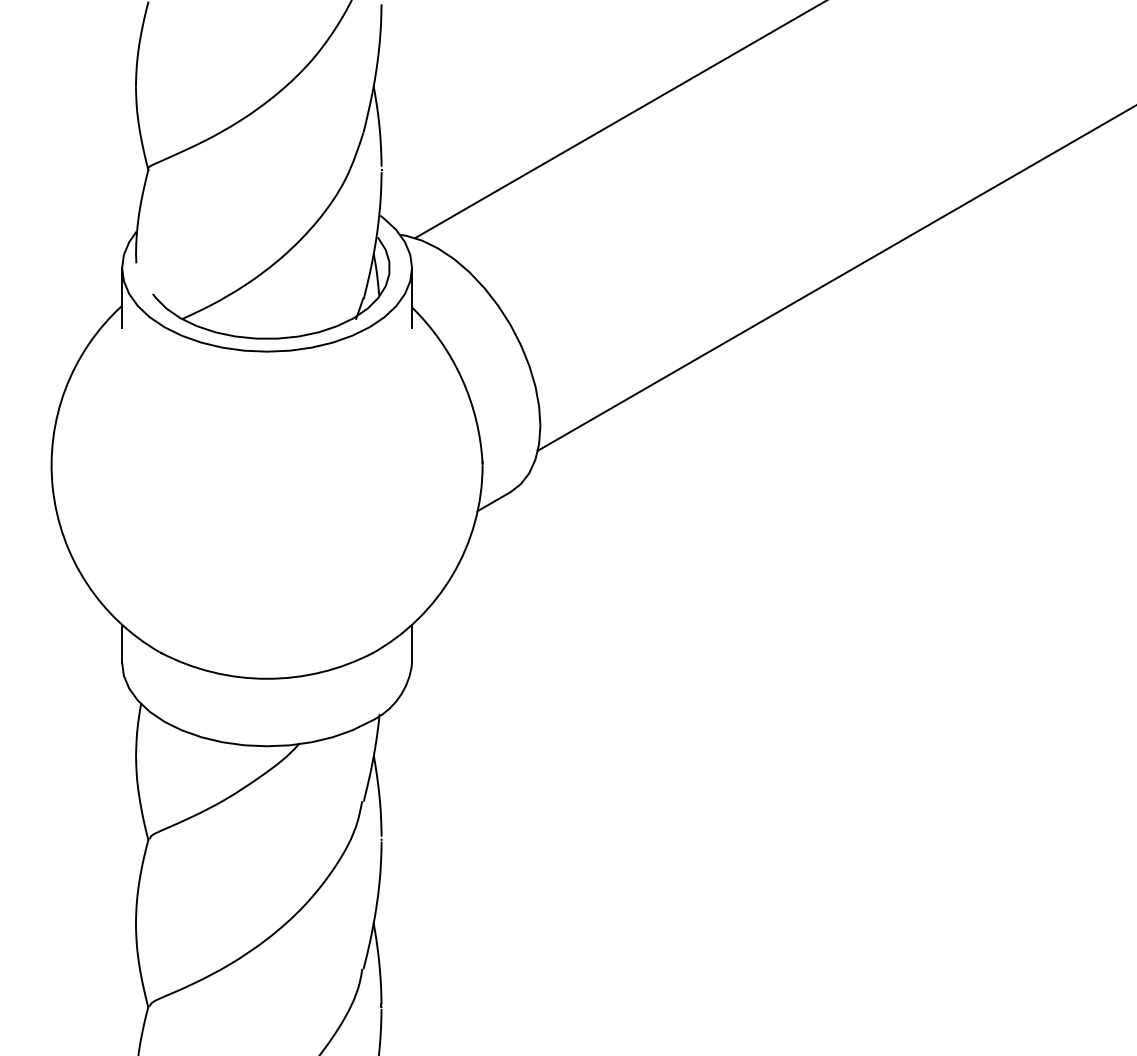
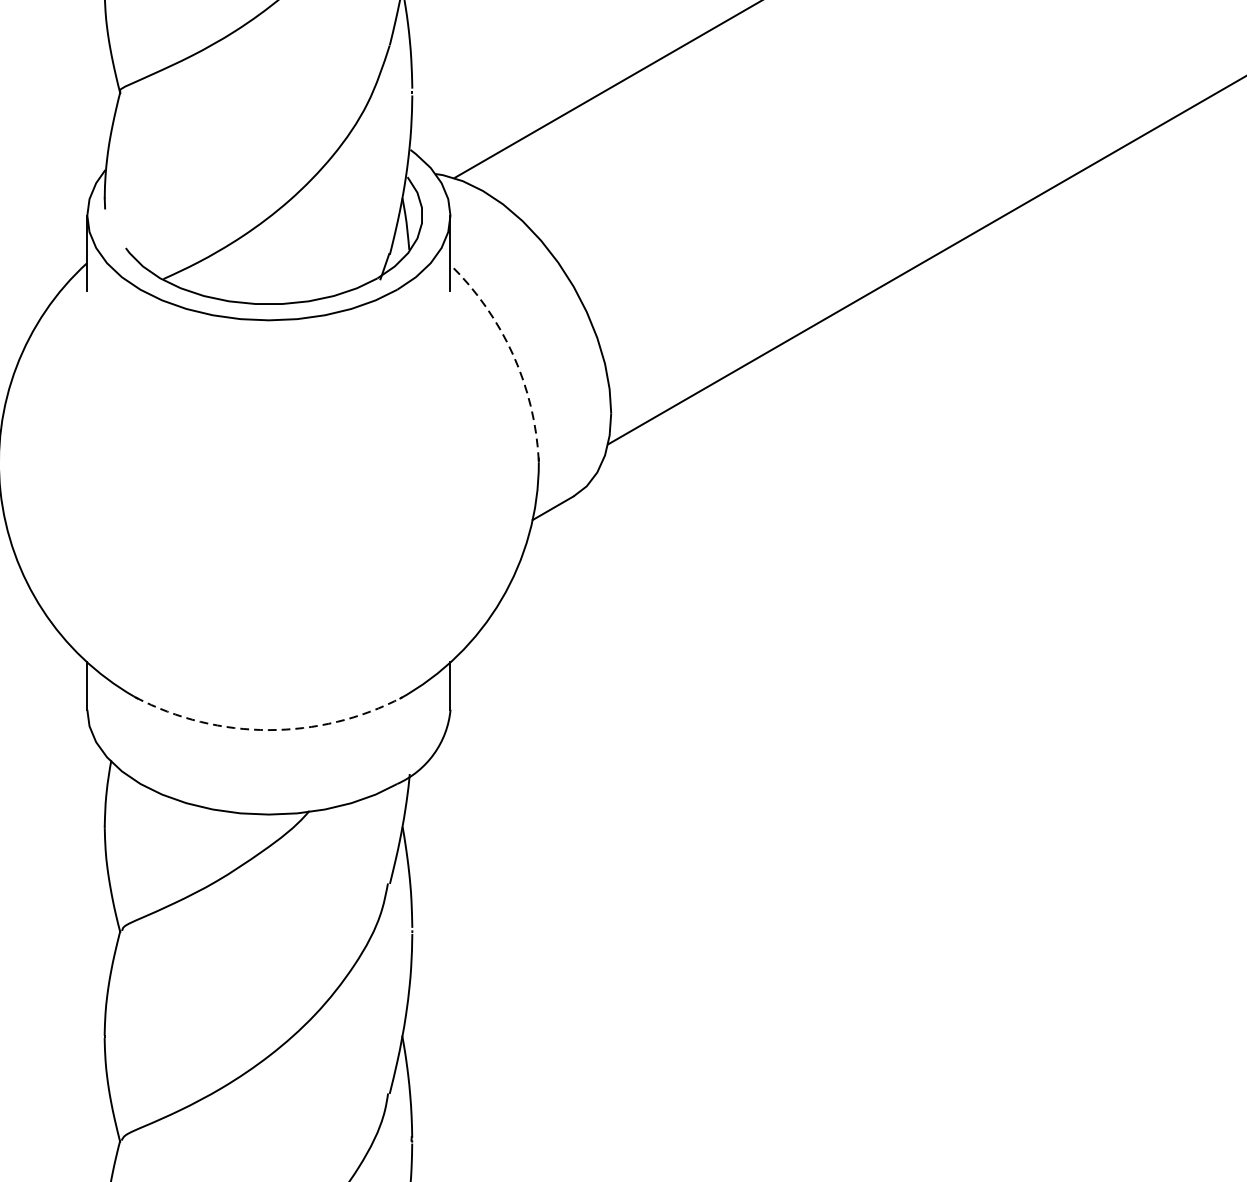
arc: (462, 379) -> (513, 355), solid -> dashed
arc: (267, 678) -> (269, 729), solid -> dashed

